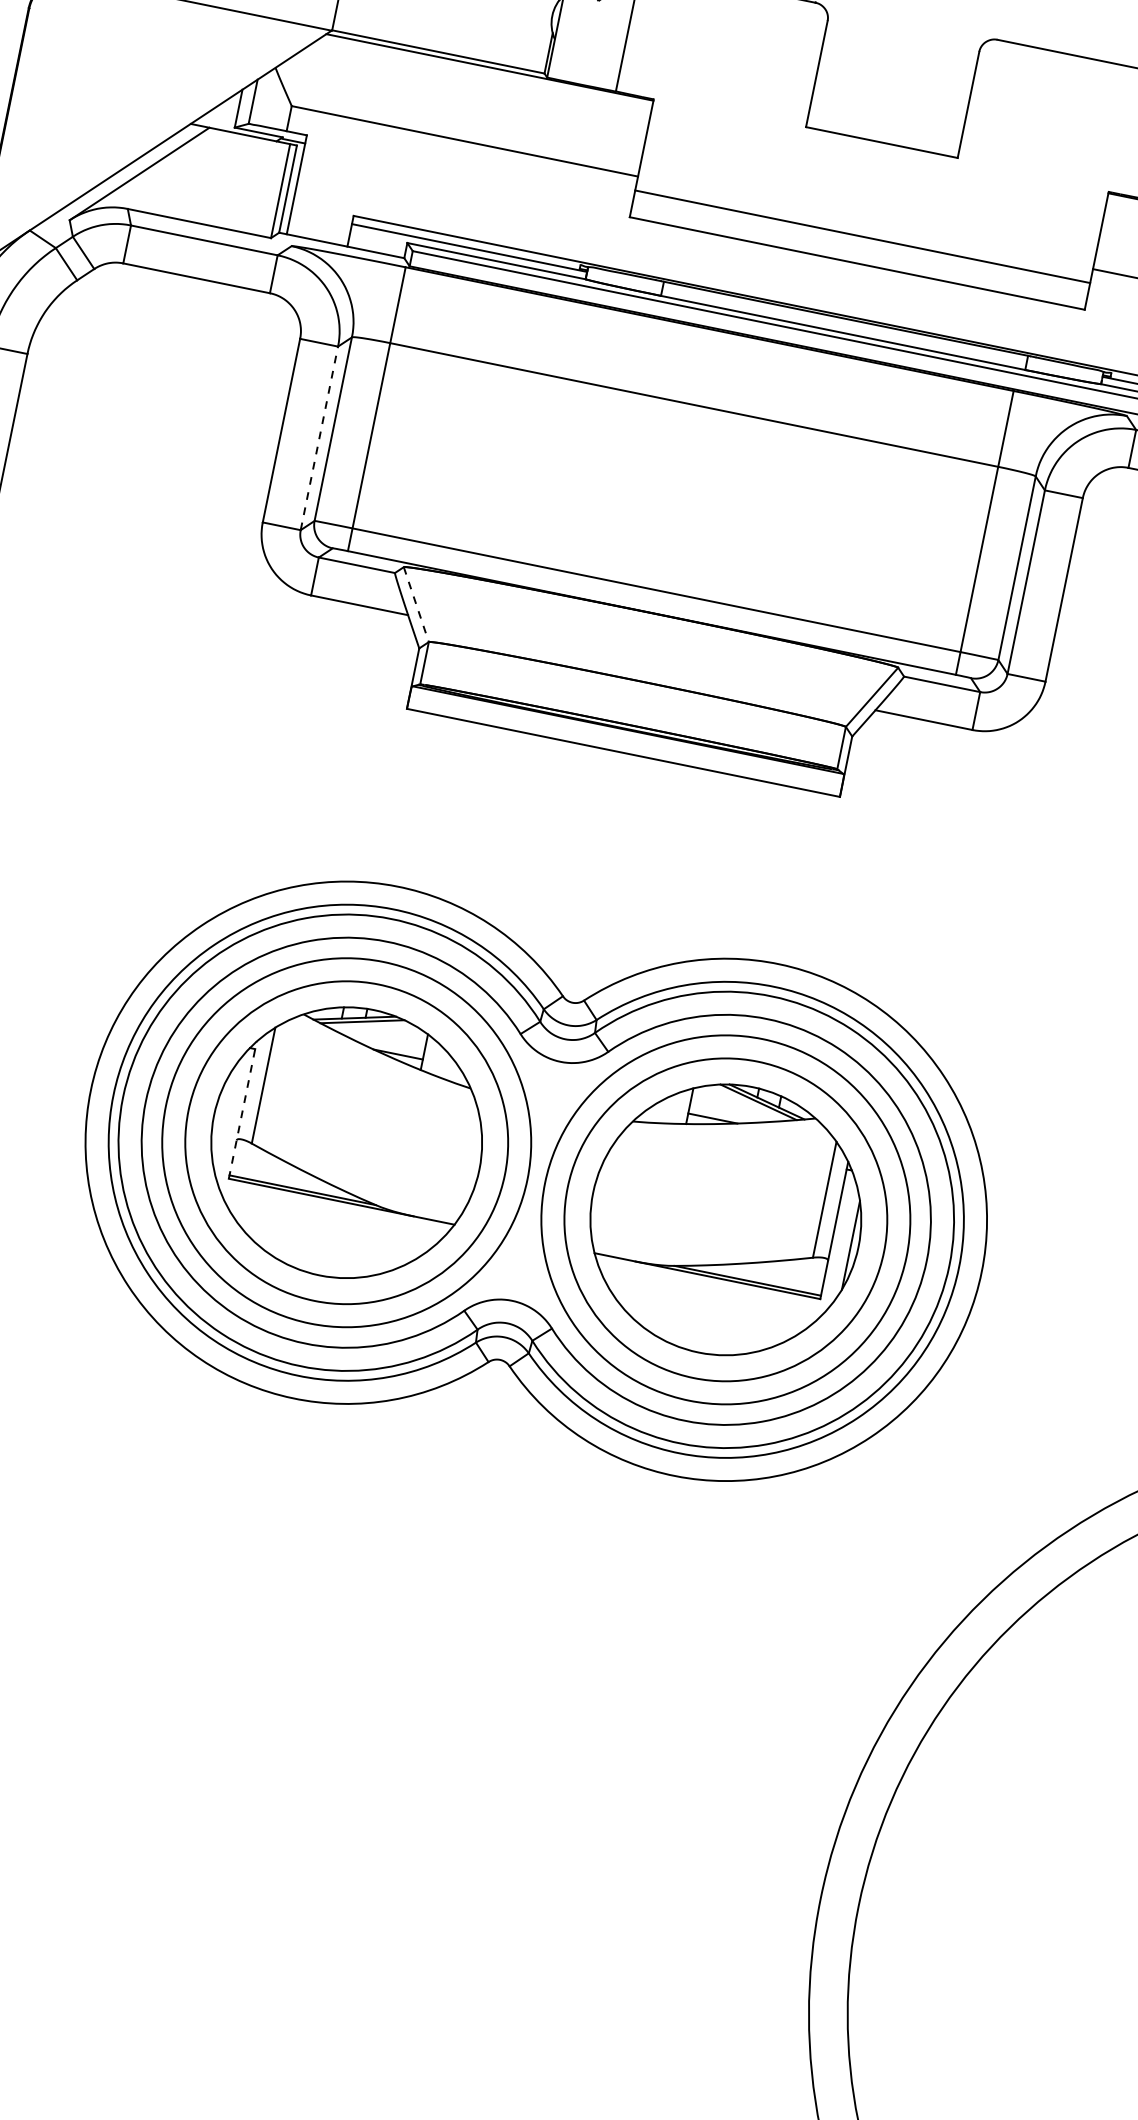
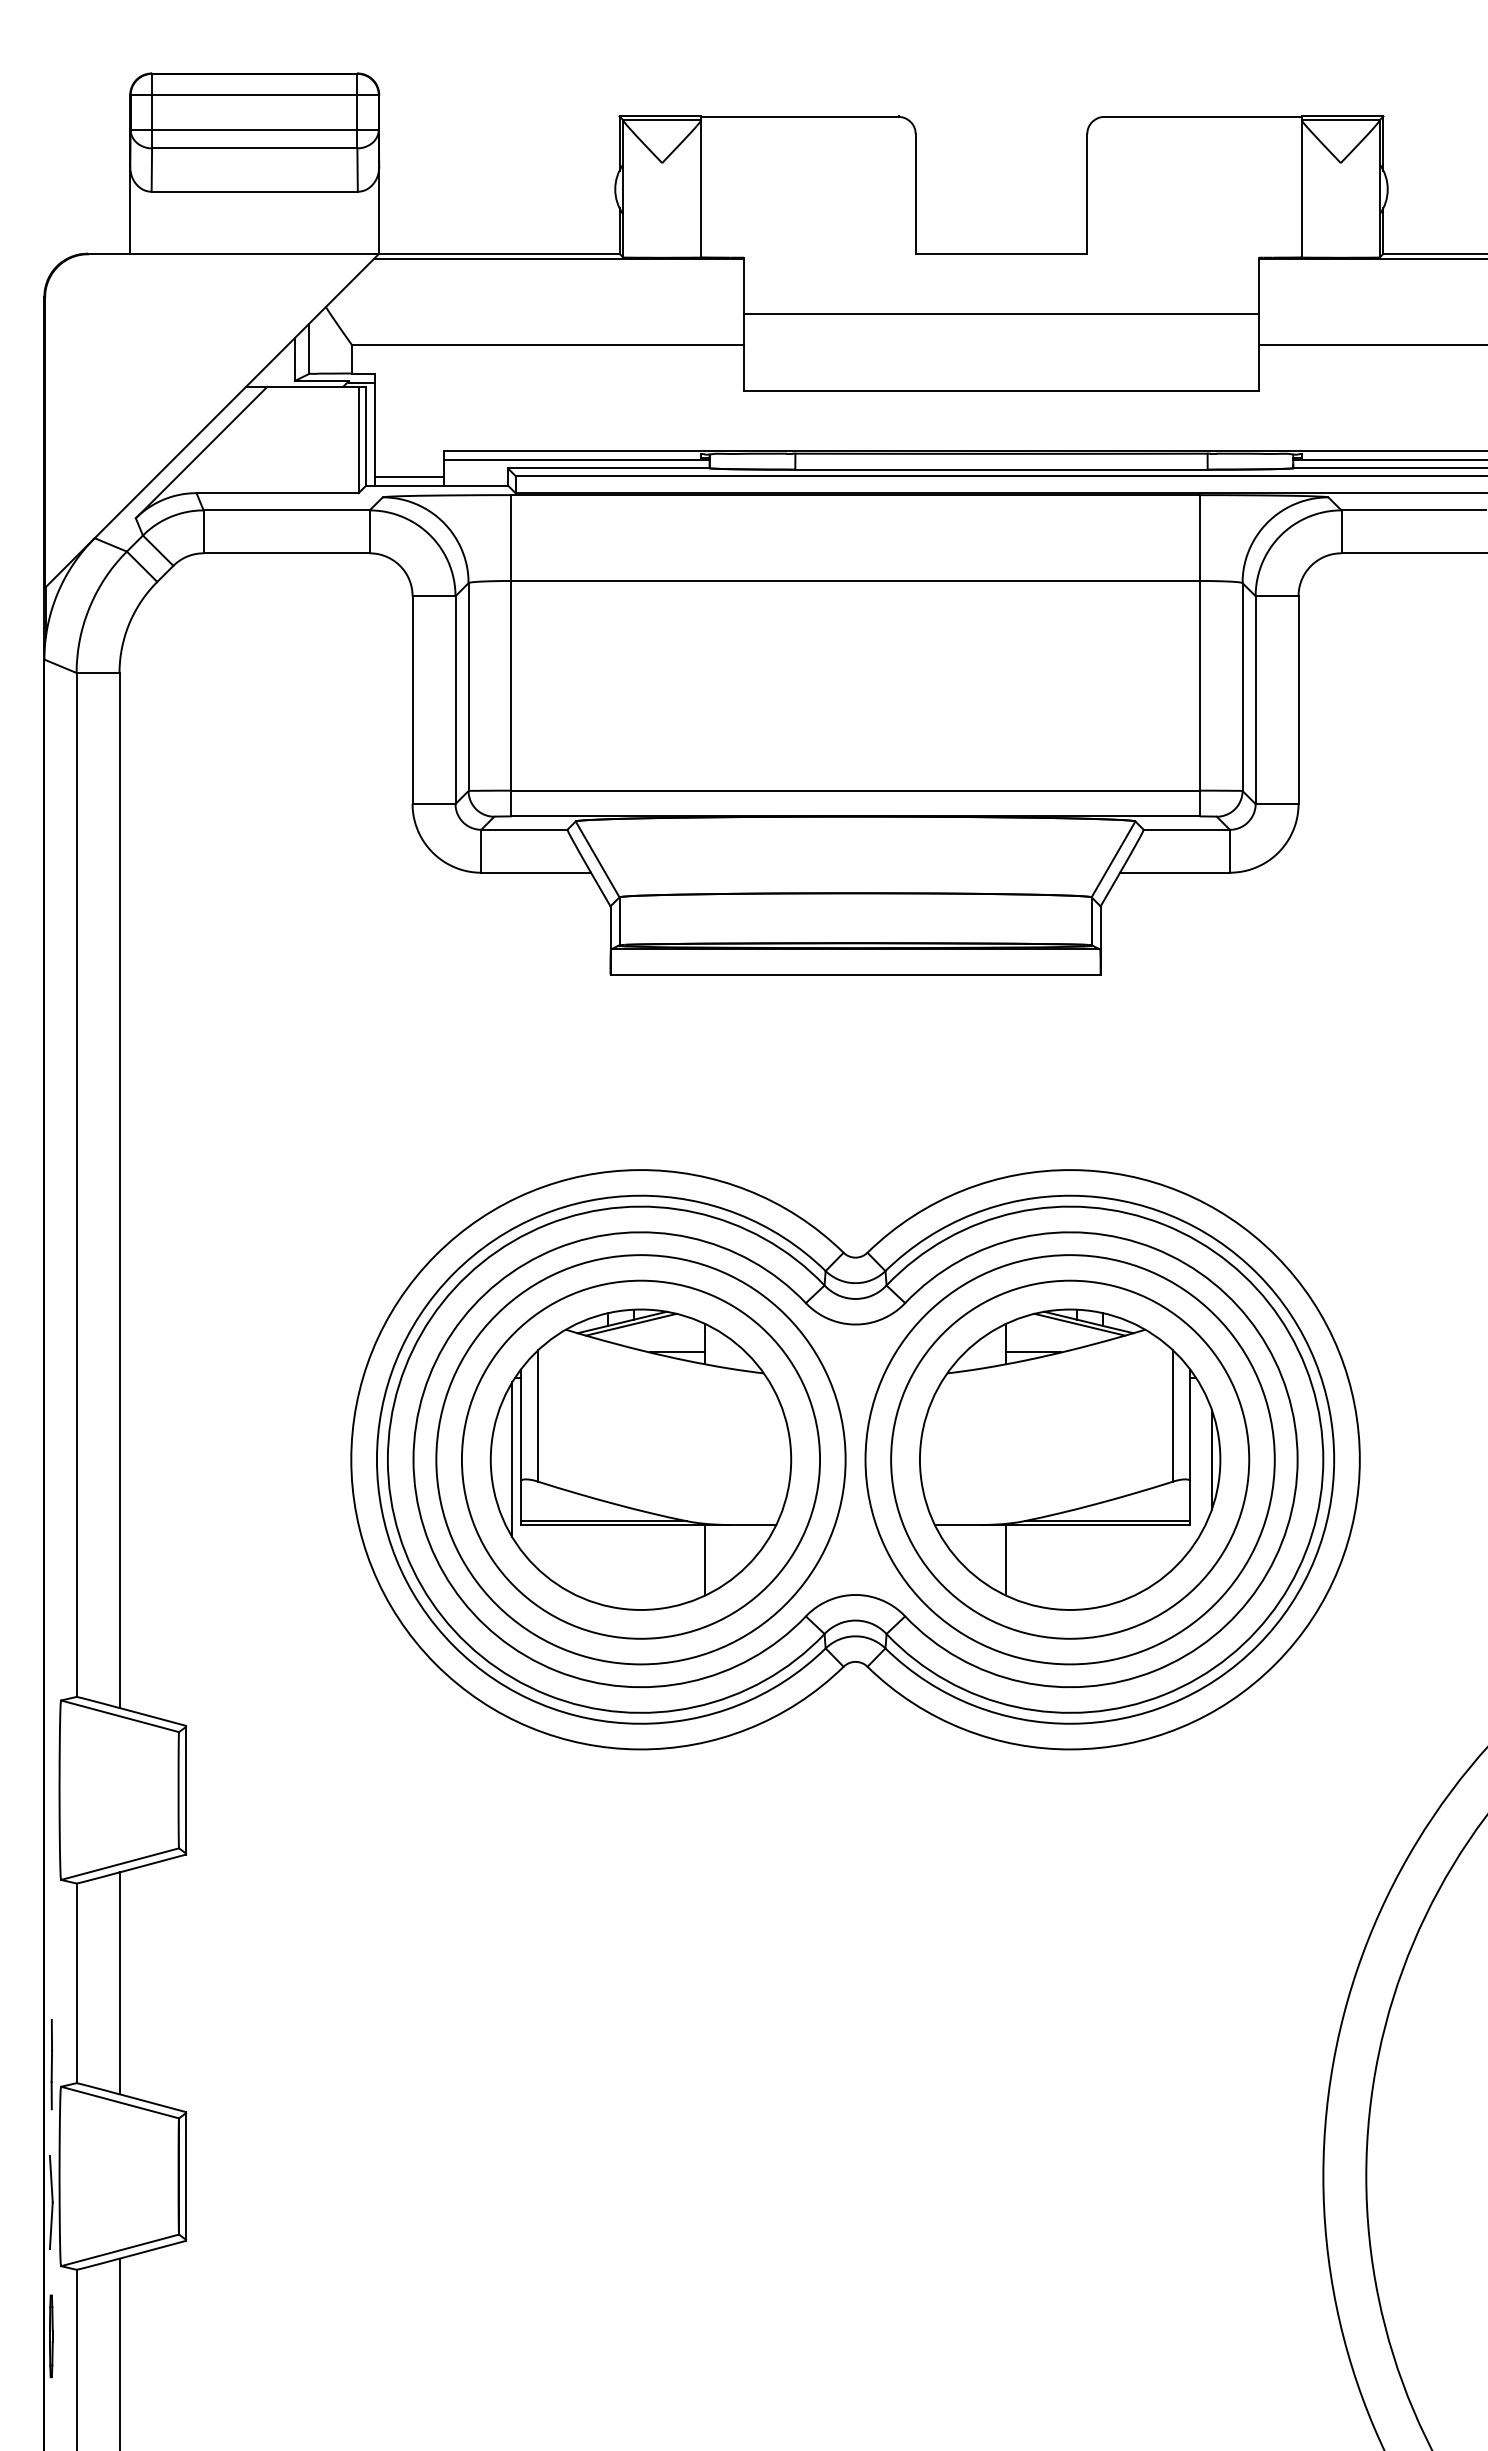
line: (318, 232) -> (408, 476), added
line: (862, 236) -> (1001, 313), moved
line: (319, 438) -> (455, 700), dashed -> solid
line: (416, 604) -> (597, 859), dashed -> solid
line: (242, 1110) -> (520, 1447), dashed -> solid
line: (233, 1119) -> (512, 1459), added
line: (385, 1243) -> (705, 1560), added
line: (650, 1297) -> (1005, 1560), added

